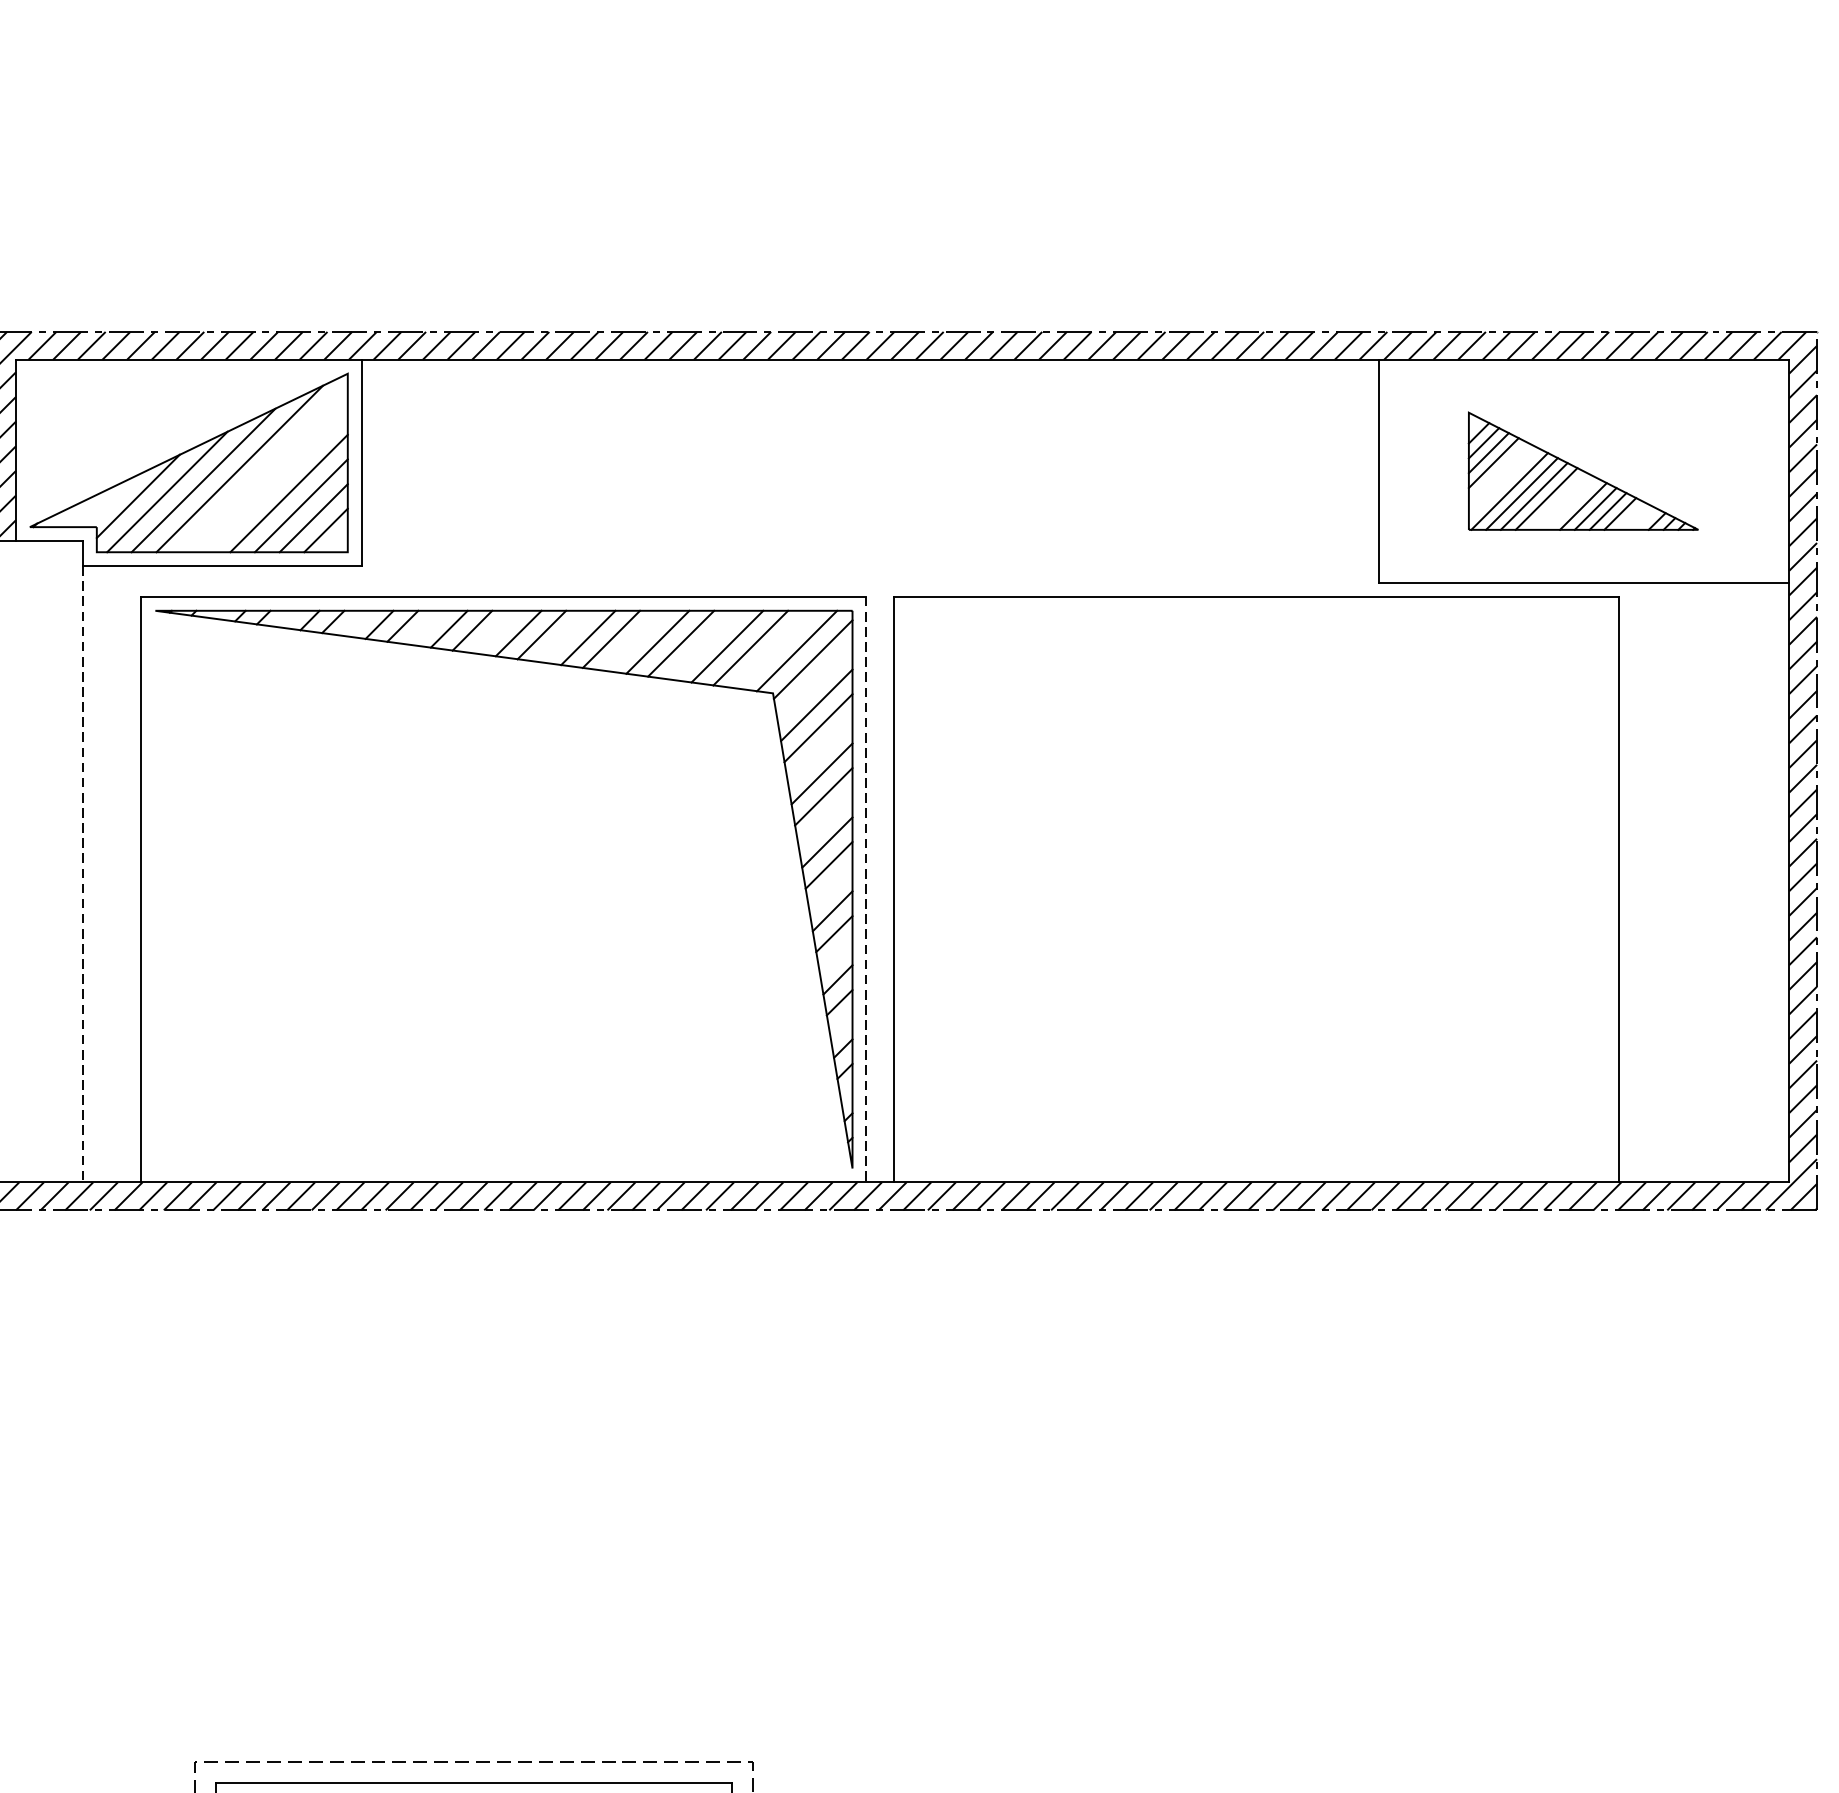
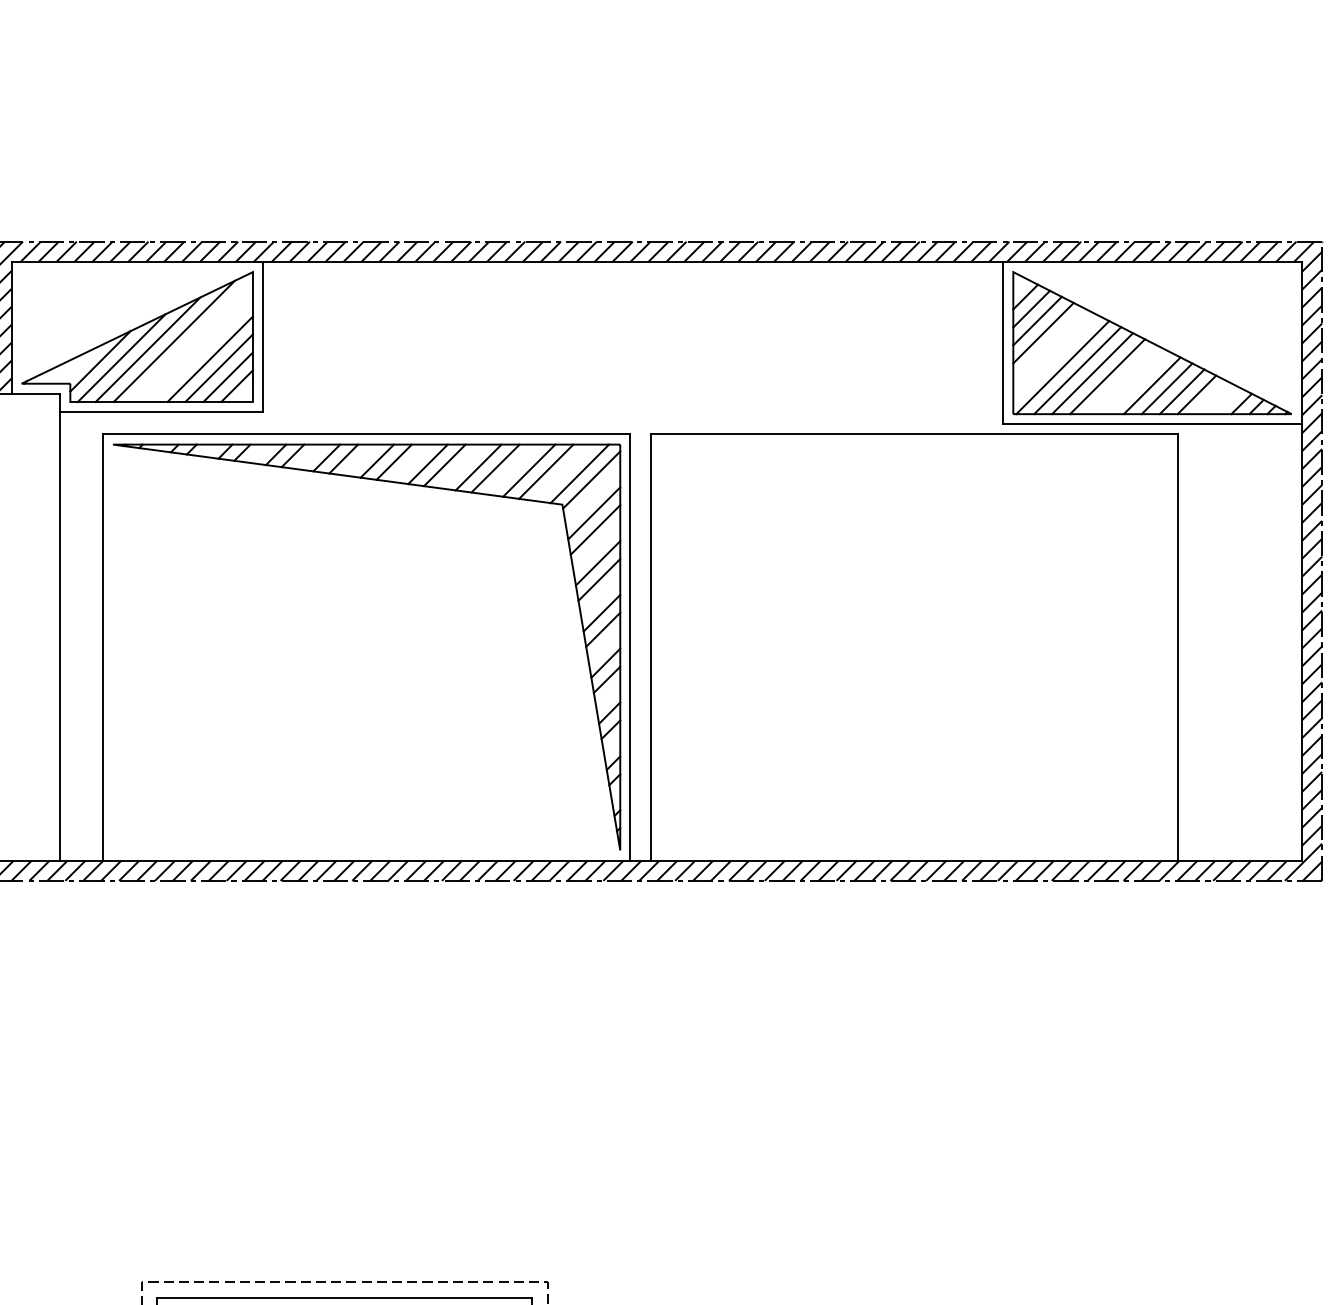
part: (1582, 470) -> (1151, 342), size x1.67
line: (83, 874) -> (60, 636), dashed -> solid
line: (866, 891) -> (630, 648), dashed -> solid

